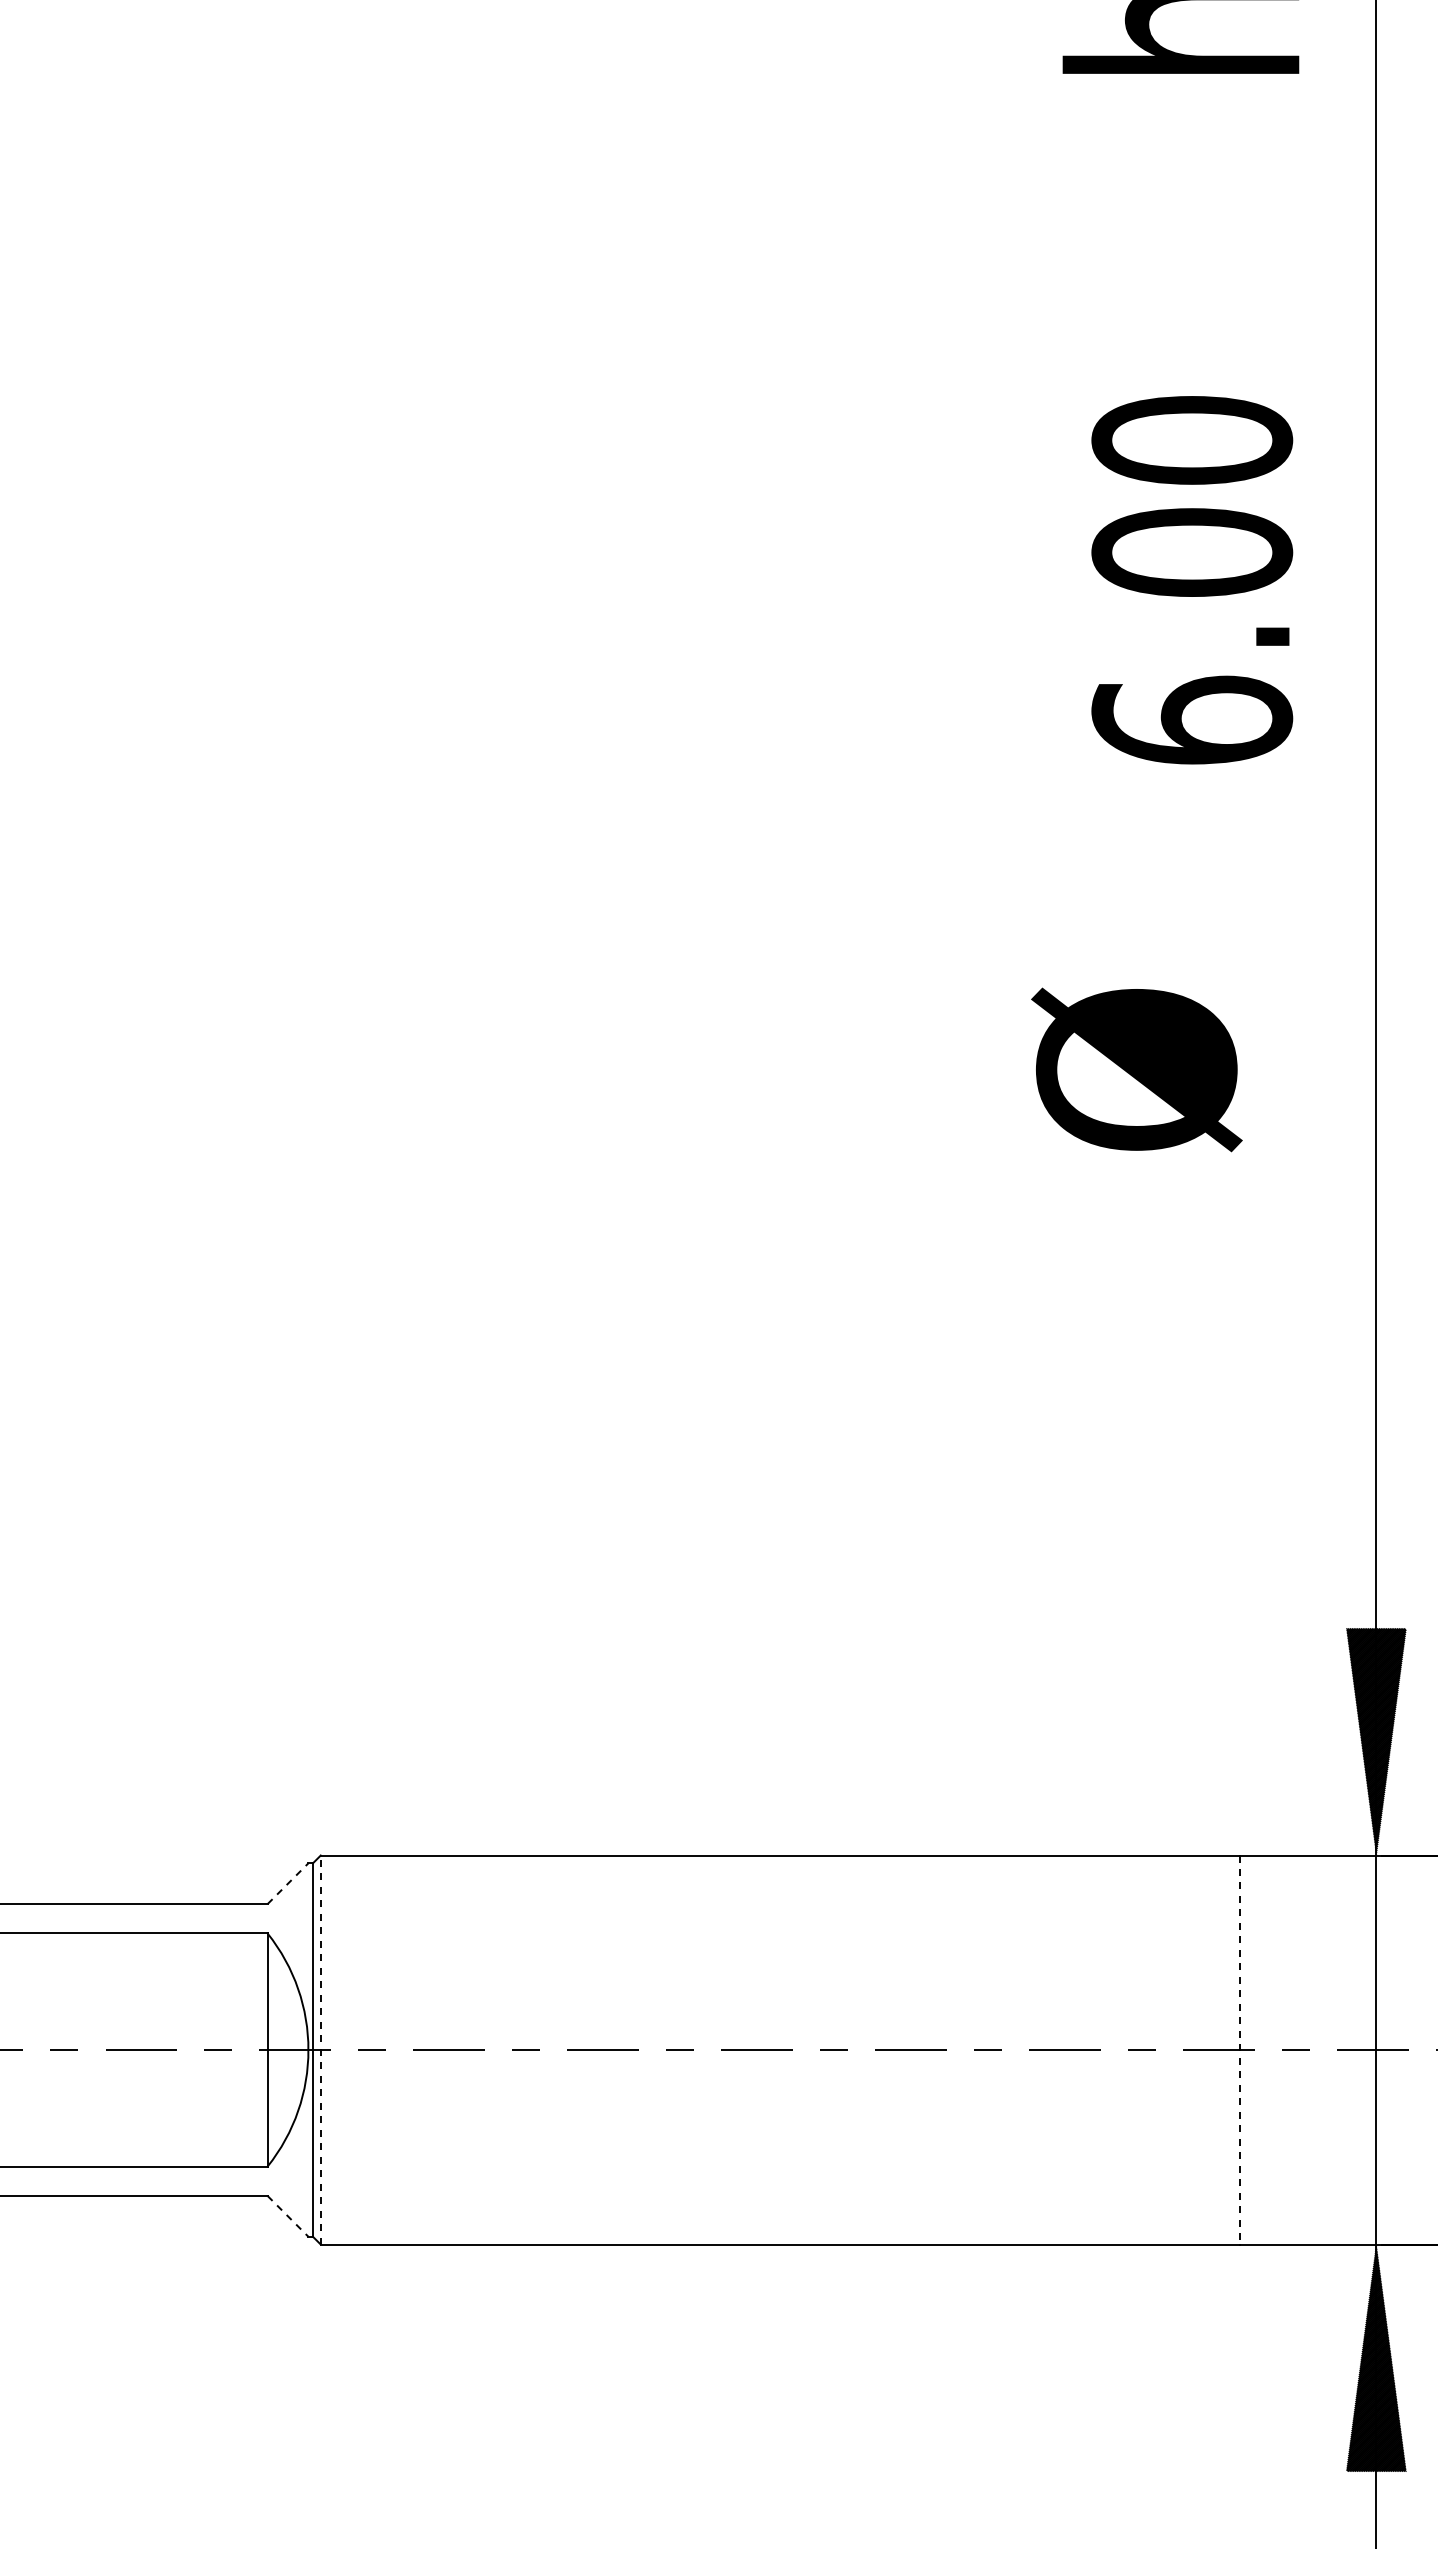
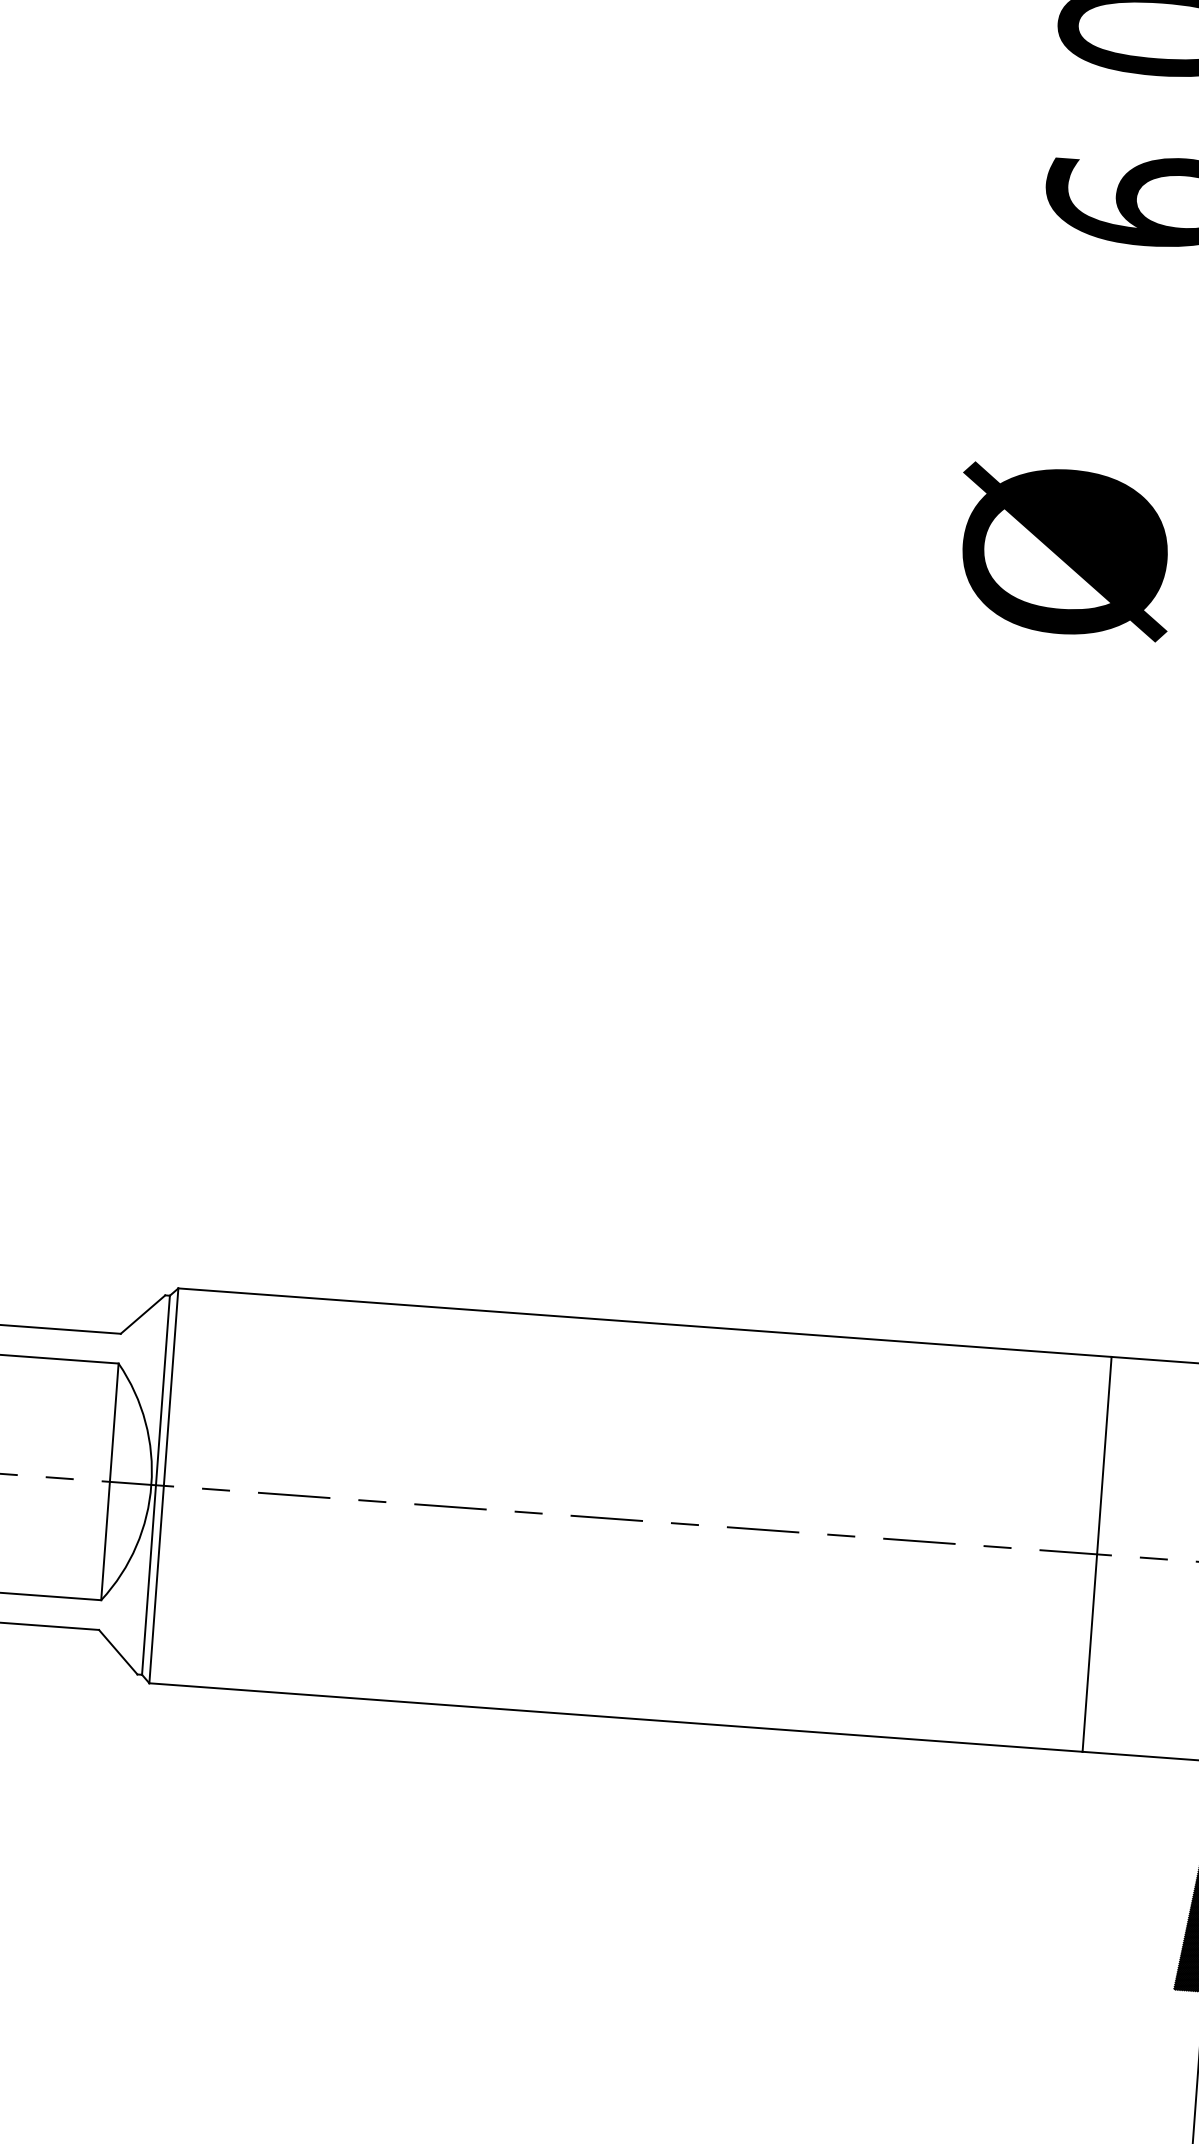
line: (288, 1883) -> (143, 1314), dashed -> solid
line: (320, 2050) -> (163, 1486), dashed -> solid
line: (1240, 2050) -> (1097, 1554), dashed -> solid
line: (288, 2216) -> (118, 1652), dashed -> solid

